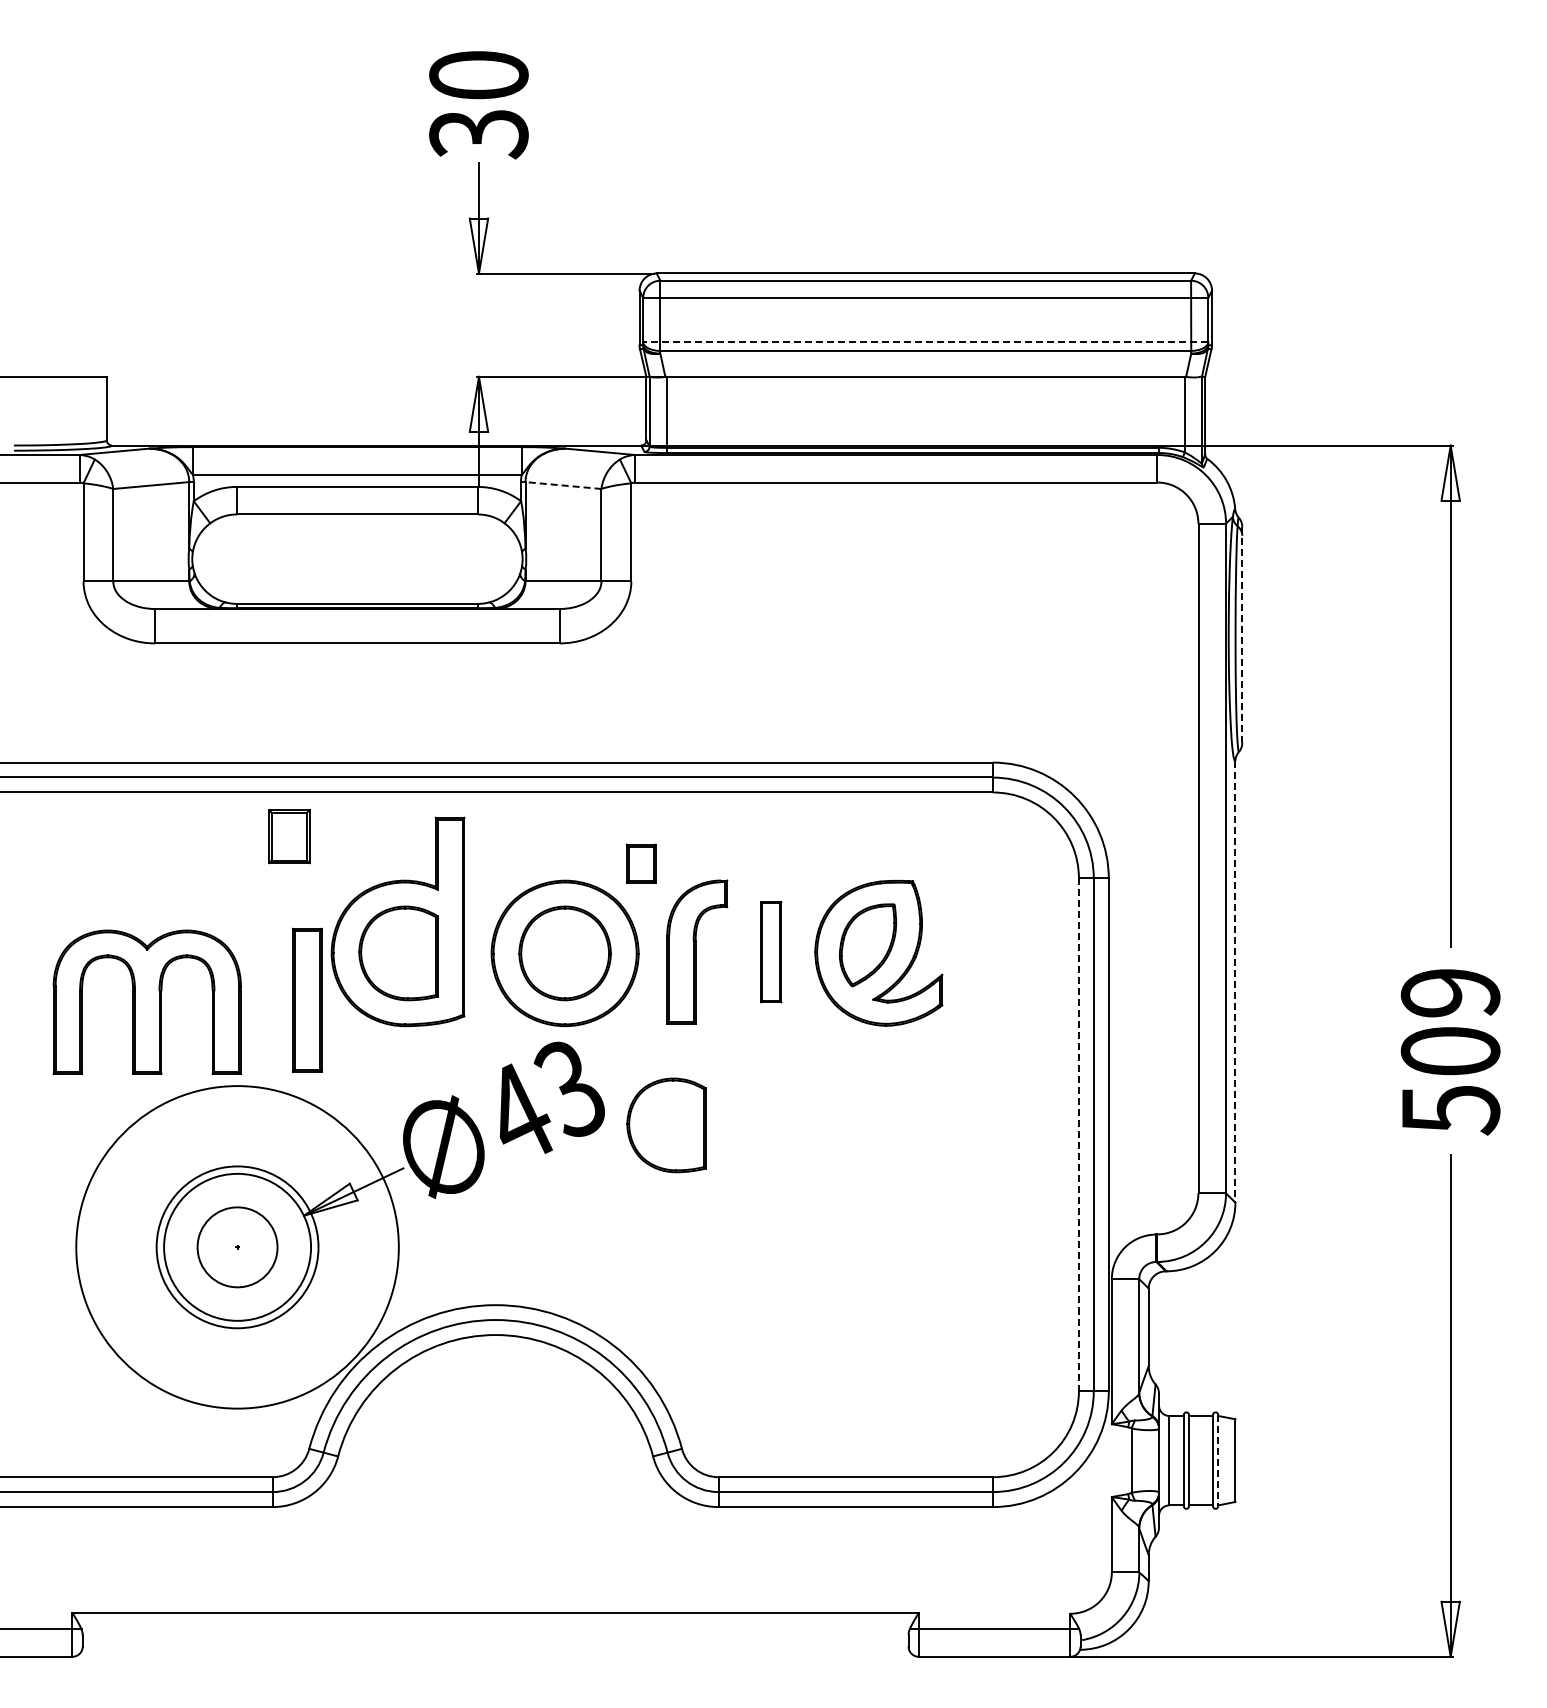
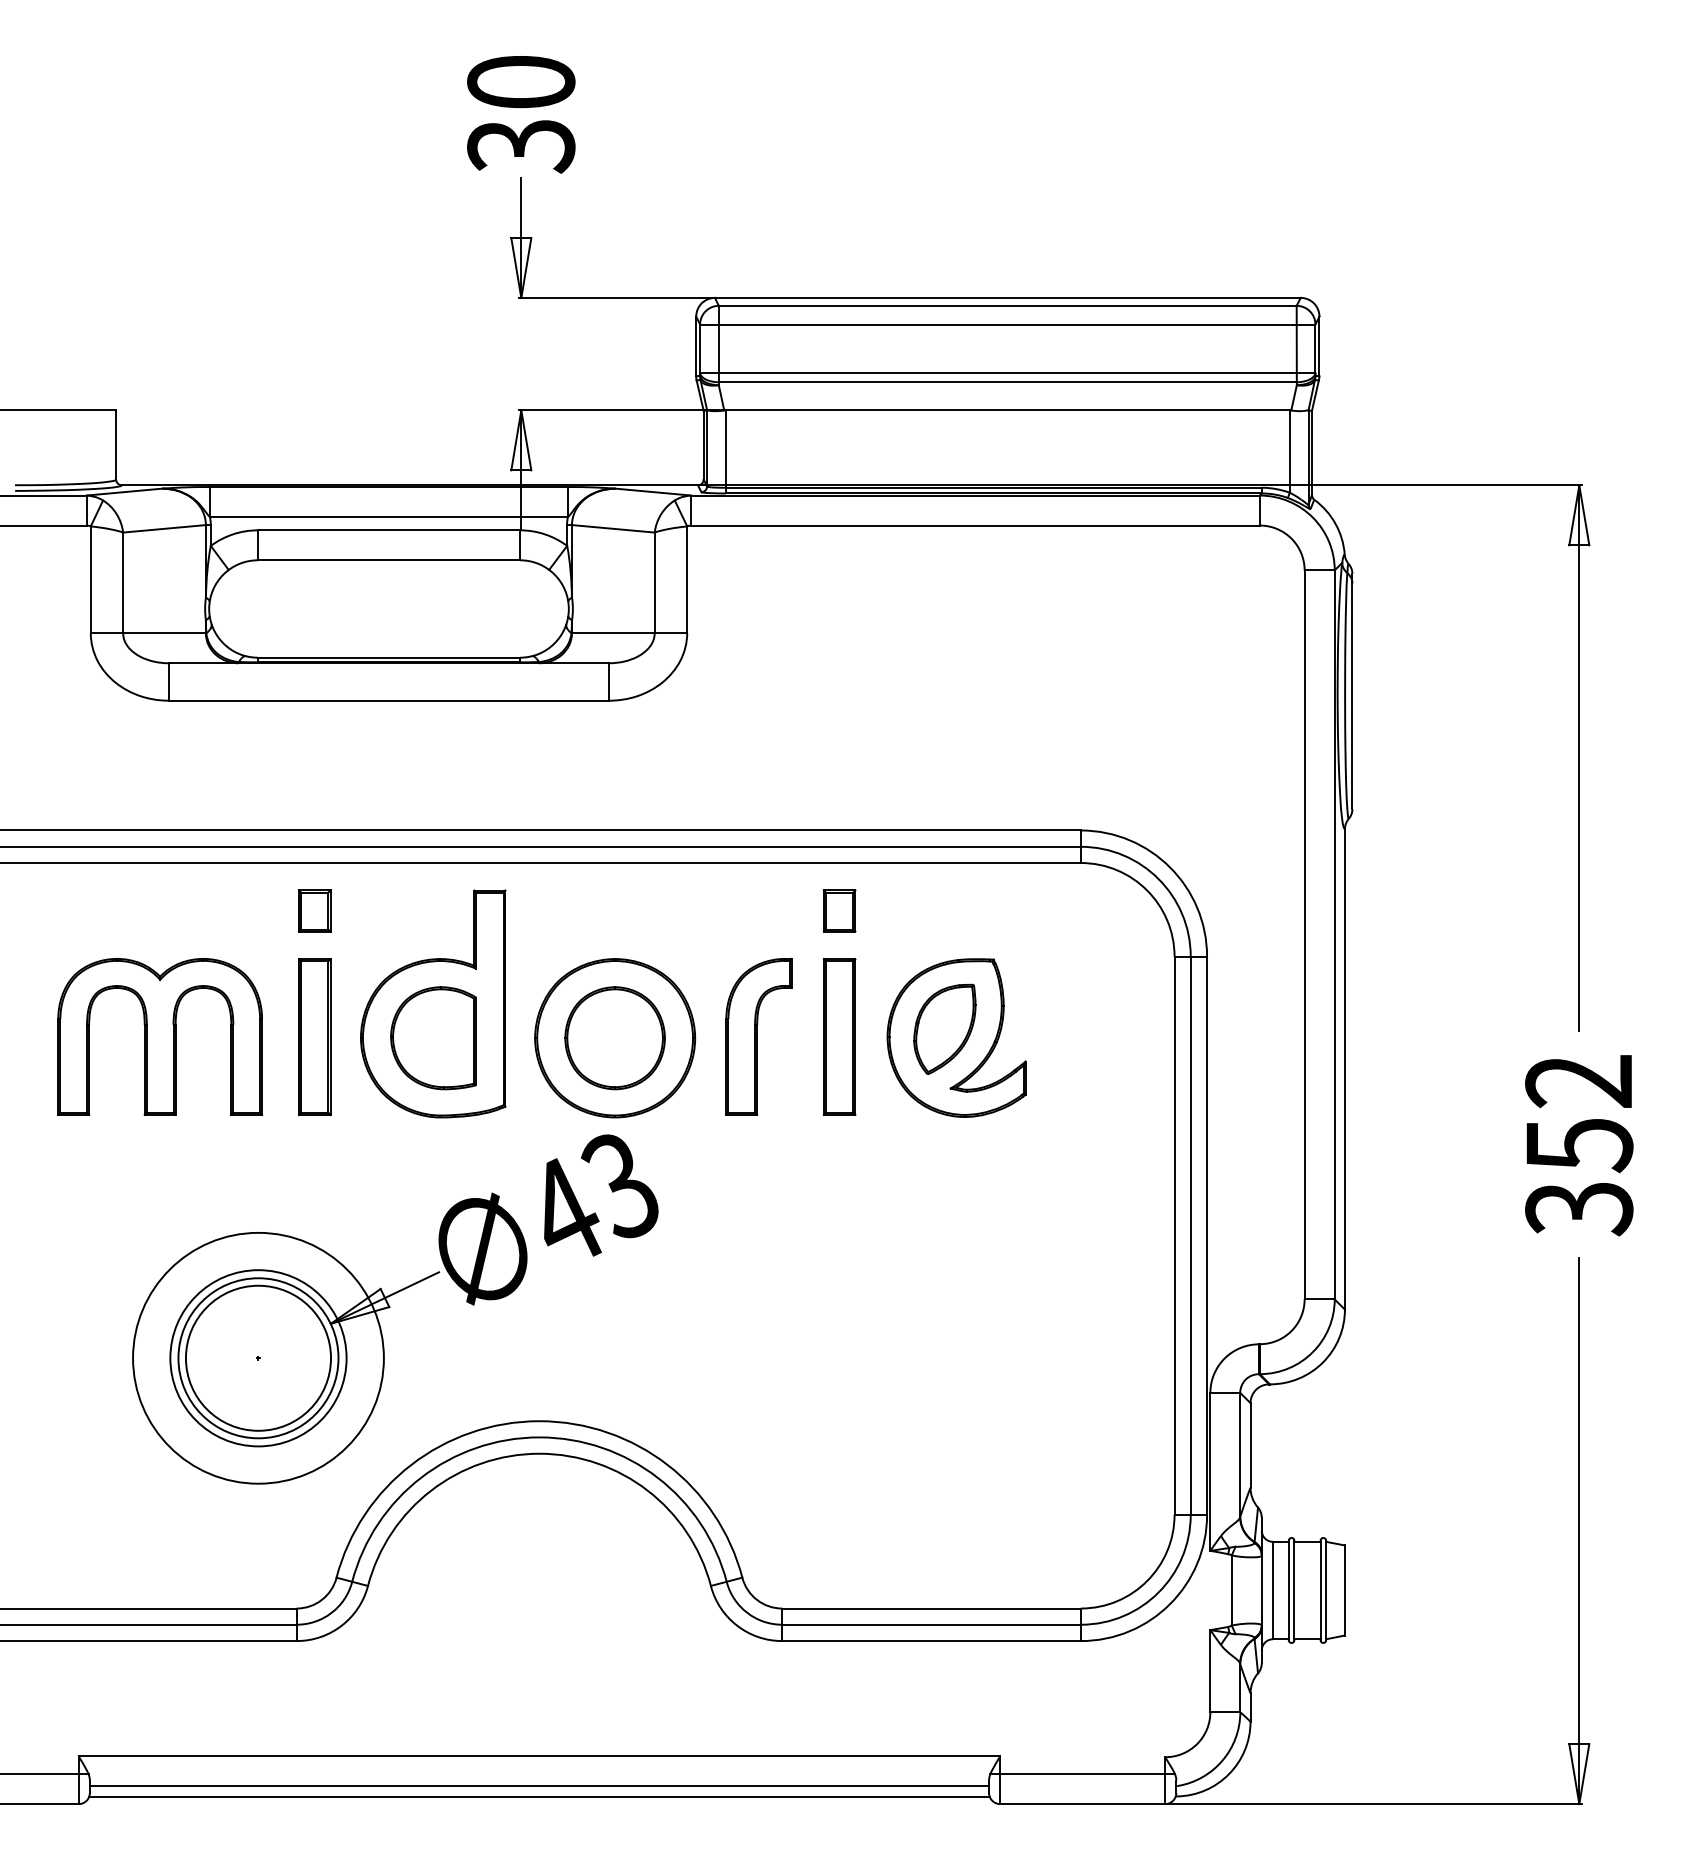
line: (925, 342) -> (1007, 373), dashed -> solid
line: (563, 485) -> (613, 528), dashed -> solid
line: (1242, 635) -> (1352, 692), dashed -> solid
part: (288, 836) -> (313, 910), size x0.71
part: (640, 863) -> (838, 910), moved
part: (770, 951) -> (838, 1036), size x1.43
line: (1235, 981) -> (1345, 1068), dashed -> solid
part: (306, 999) -> (313, 1036), moved
part: (146, 1001) -> (159, 1036), moved
text: (1450, 1052) -> (1579, 1146), 509 -> 352
part: (666, 1125) -> (725, 1225), removed
line: (1078, 1135) -> (1174, 1236), dashed -> solid
circle: (237, 1246) -> (258, 1357), size x1.67
circle: (237, 1247) -> (258, 1358), size x0.71
line: (1218, 1460) -> (1326, 1590), dashed -> solid
line: (495, 1640) -> (539, 1786), added
line: (495, 1649) -> (539, 1796), added

